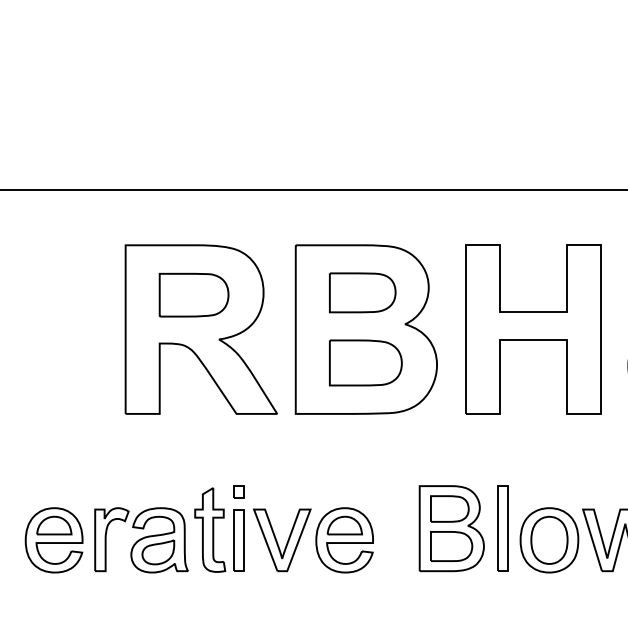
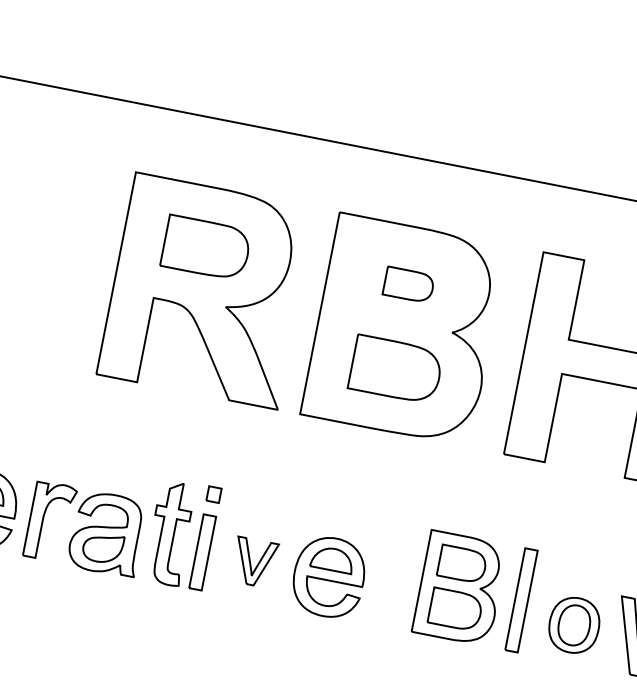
part: (362, 292) -> (408, 284), size x0.6
part: (282, 540) -> (254, 562), size x0.6
part: (549, 540) -> (574, 625), size x0.7

